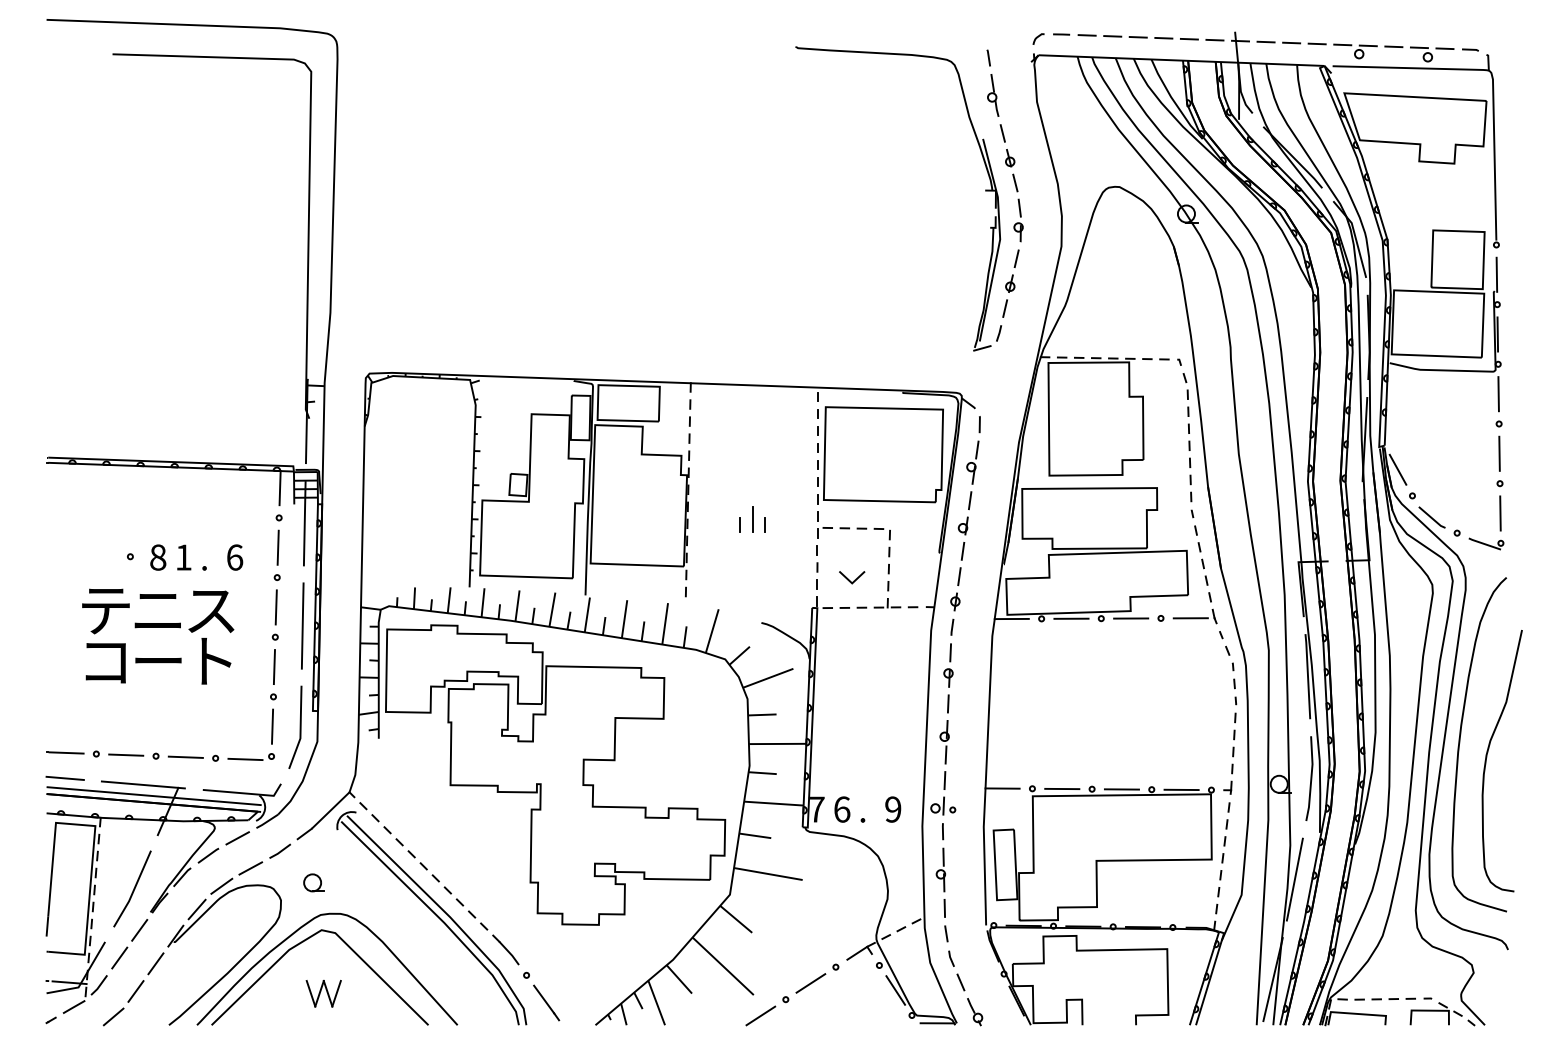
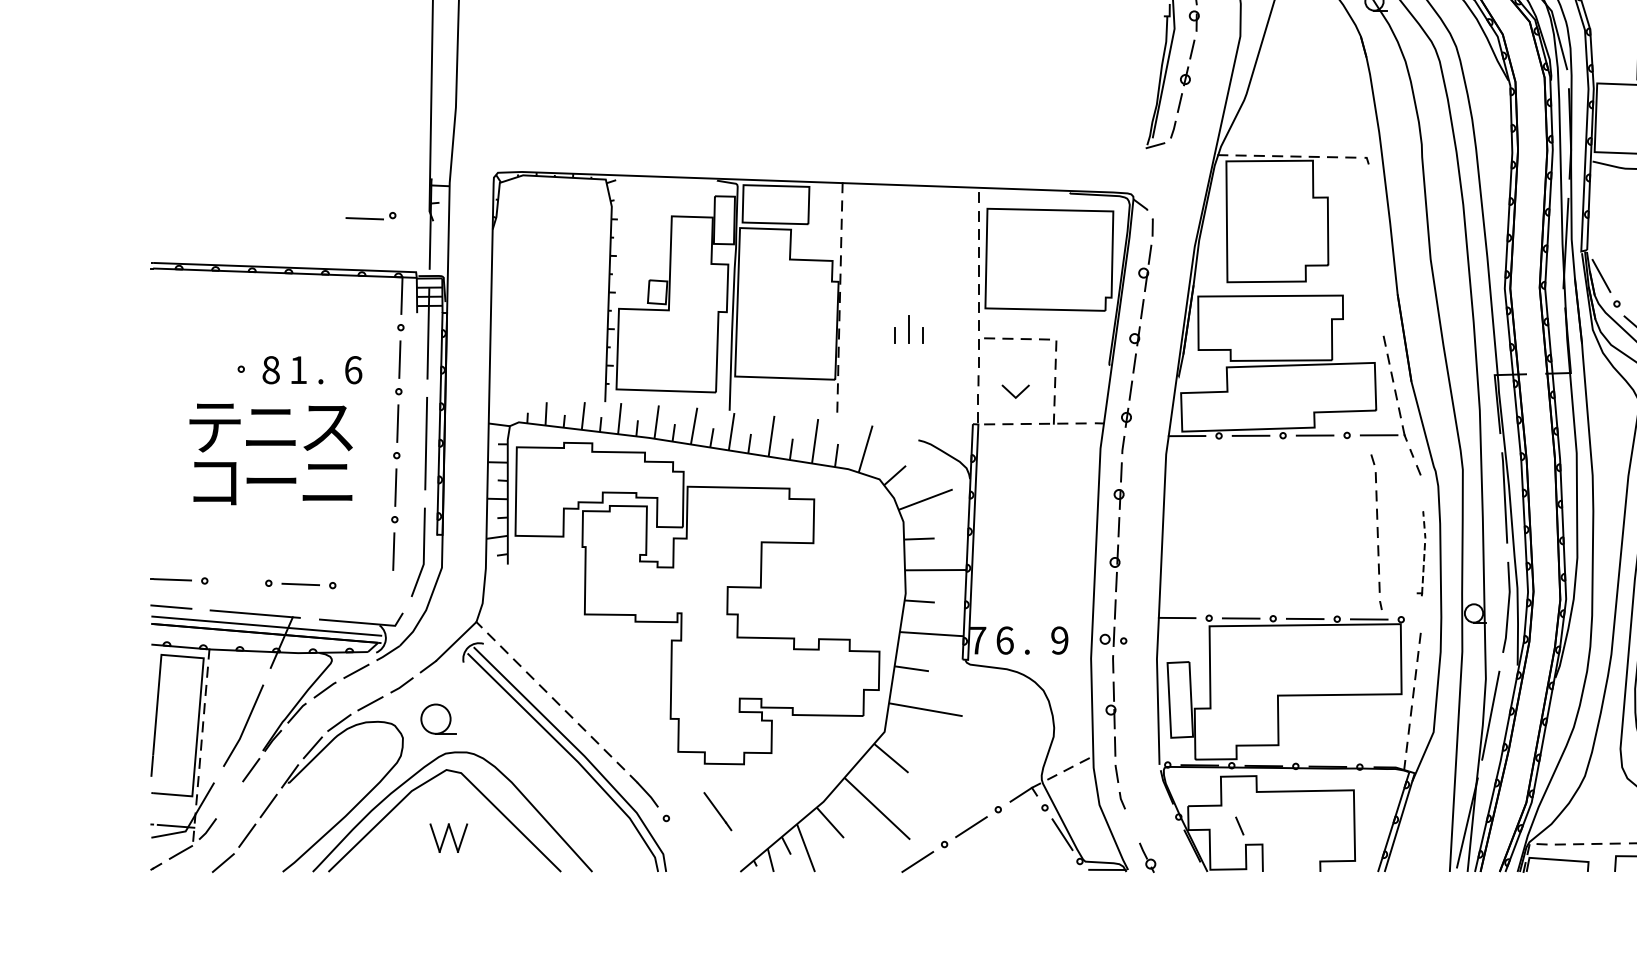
part: (1188, 445) -> (1376, 532), moved
text: (210, 660) -> (327, 480), ト -> ニ
part: (1230, 728) -> (1421, 553), size x0.6
line: (126, 754) -> (237, 581), removed
part: (250, 756) -> (370, 215), moved
part: (313, 882) -> (437, 718), size x1.6
line: (119, 957) -> (229, 799), removed
line: (960, 982) -> (1239, 826), moved
line: (546, 1002) -> (717, 811), moved

